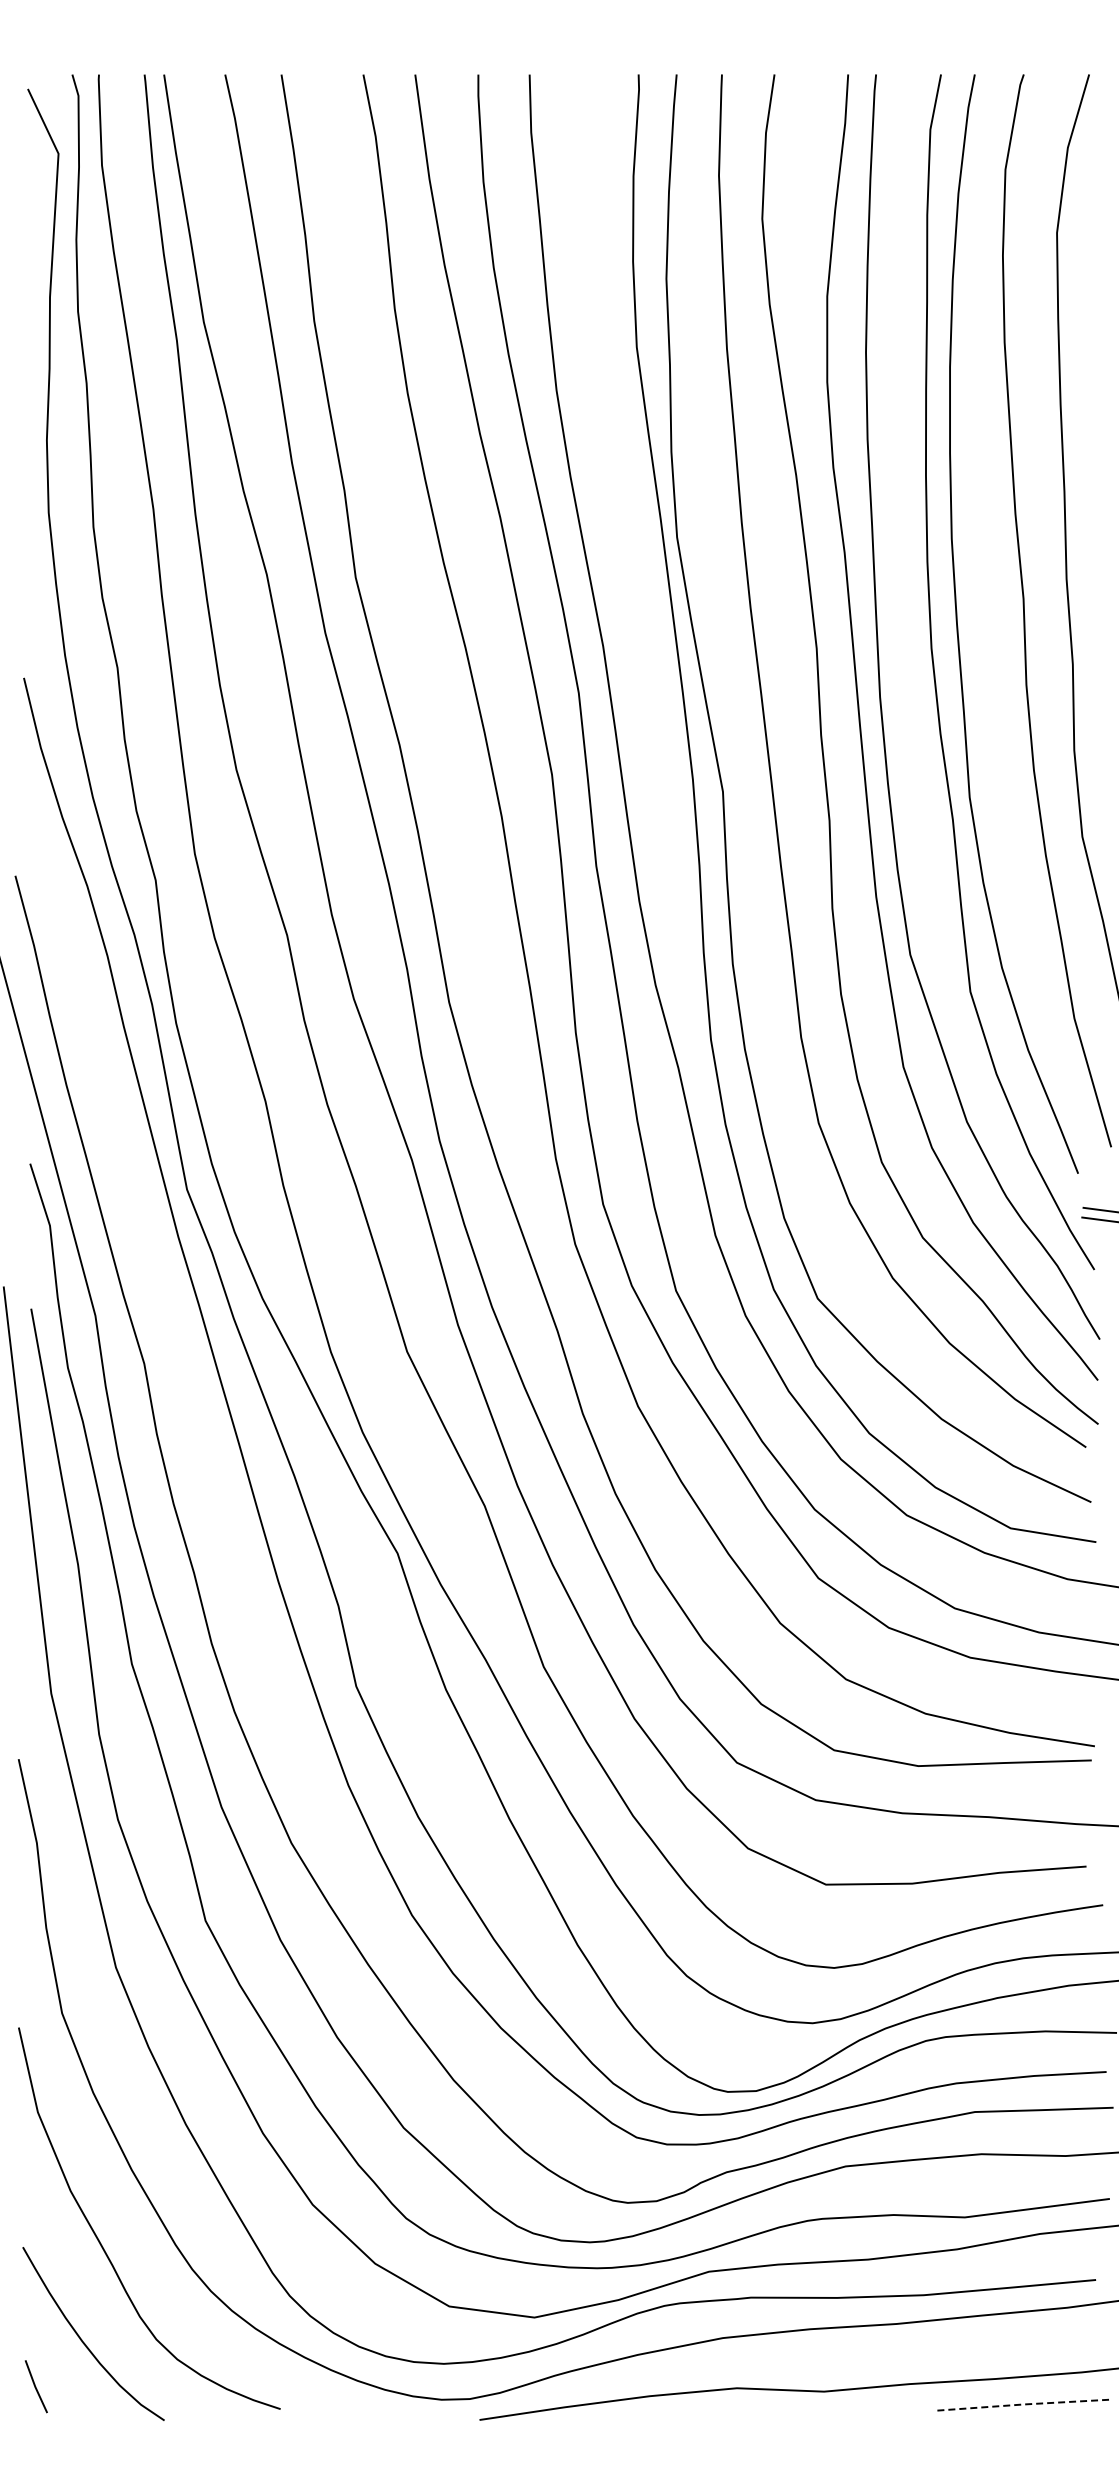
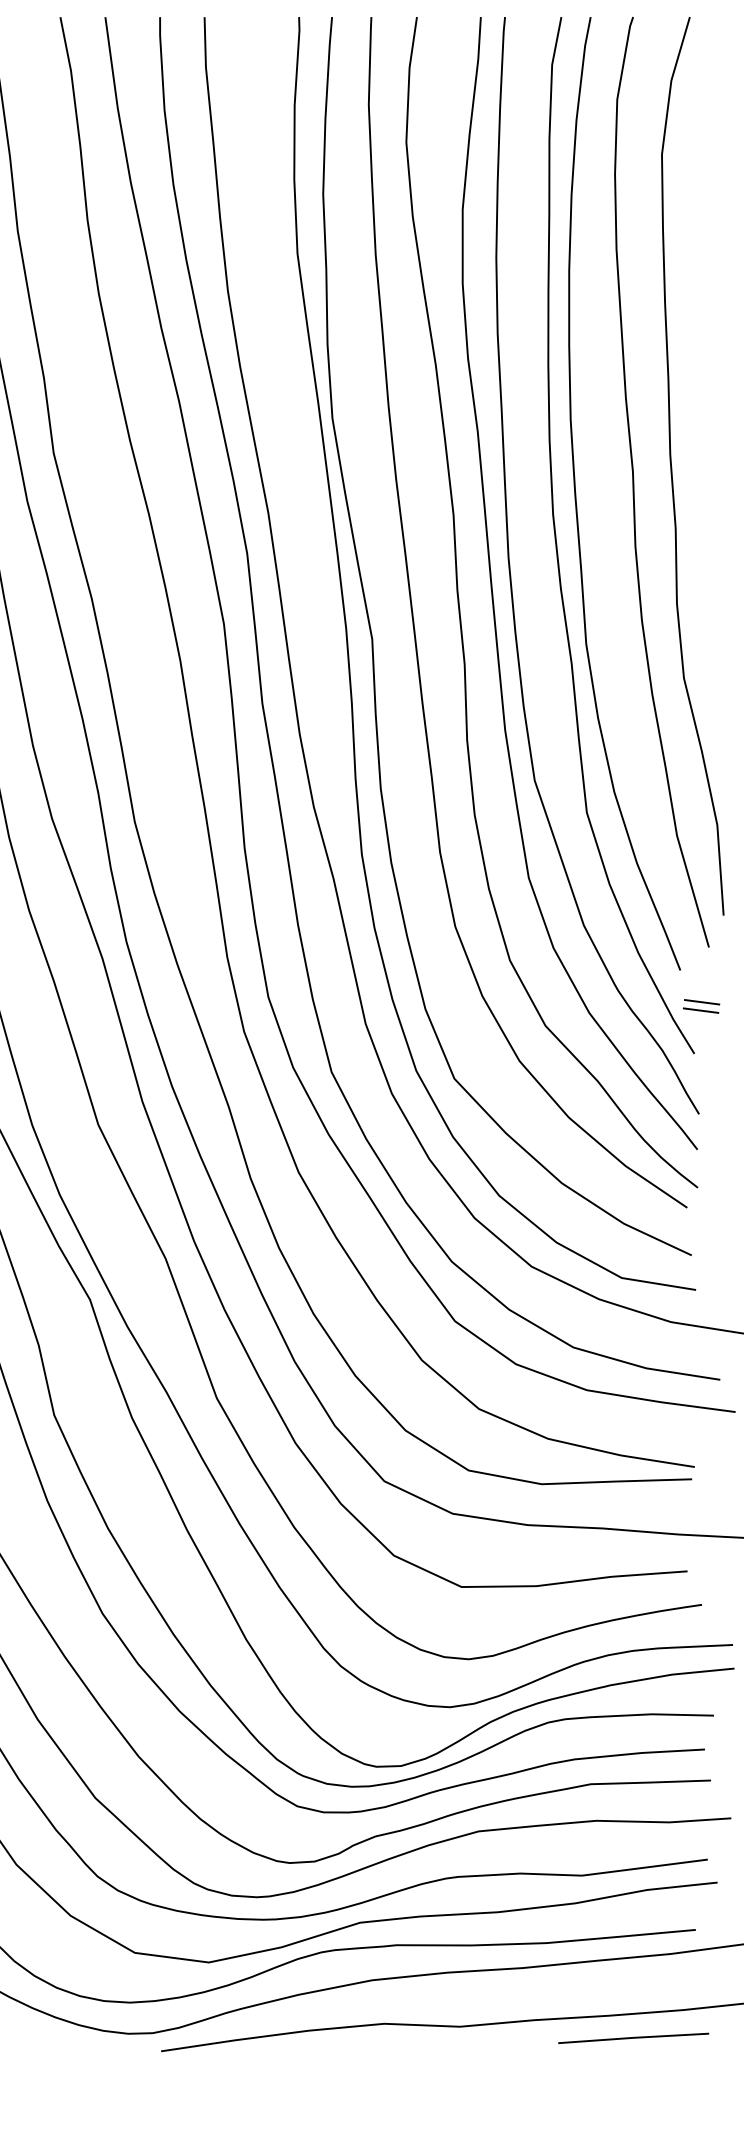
line: (1024, 2404) -> (633, 2037), dashed -> solid

